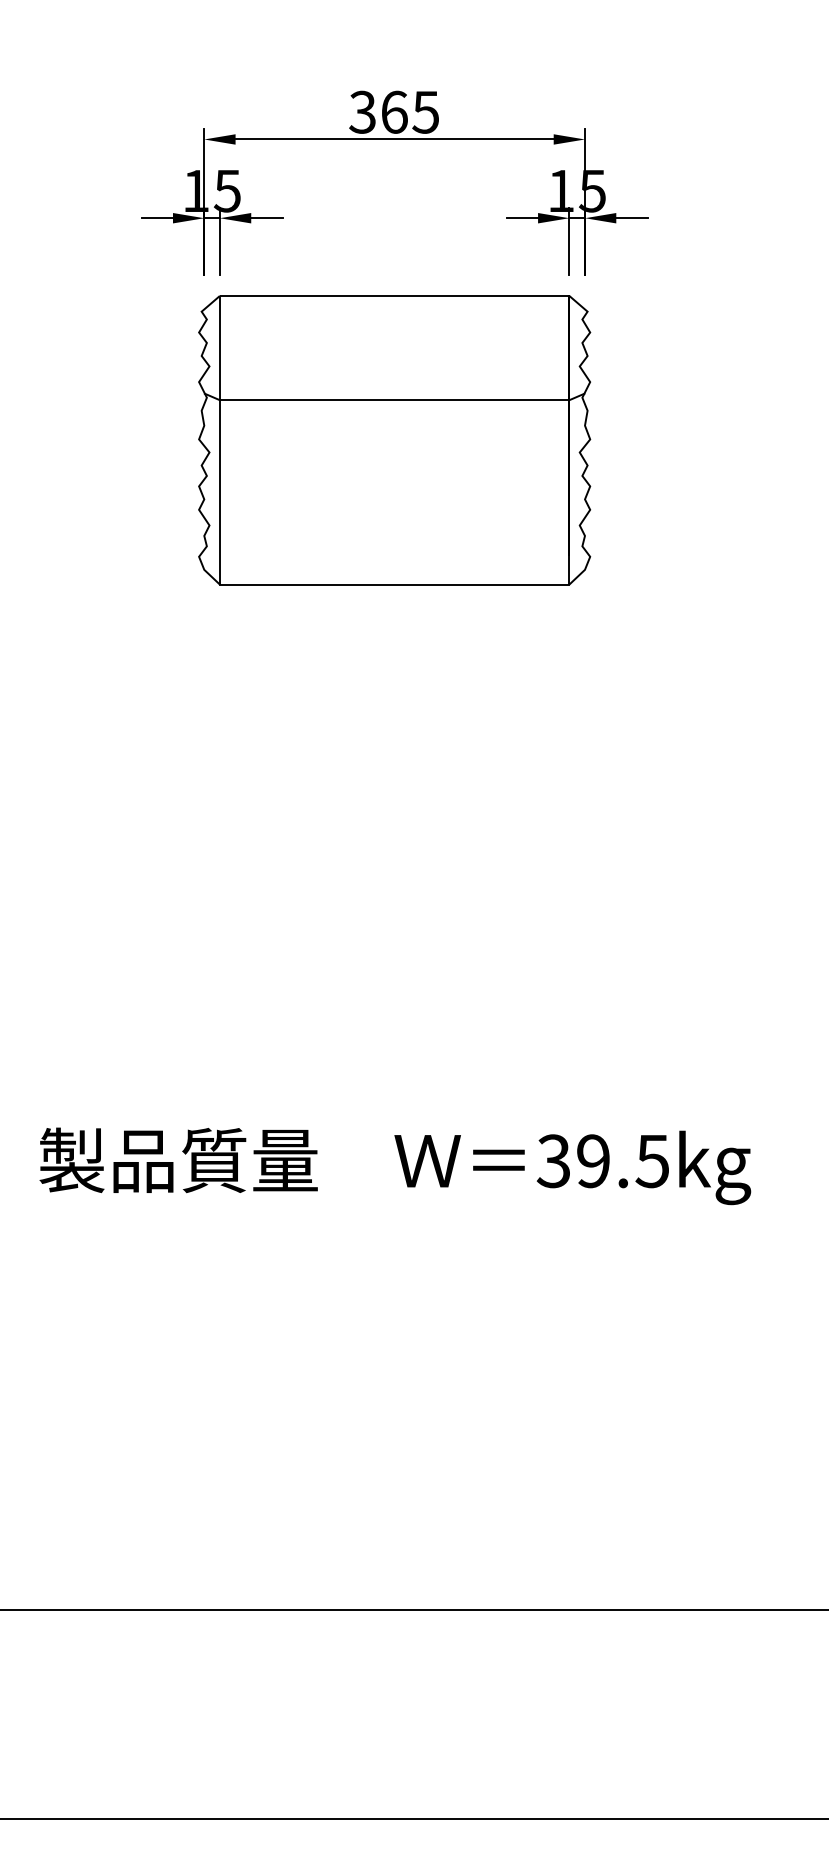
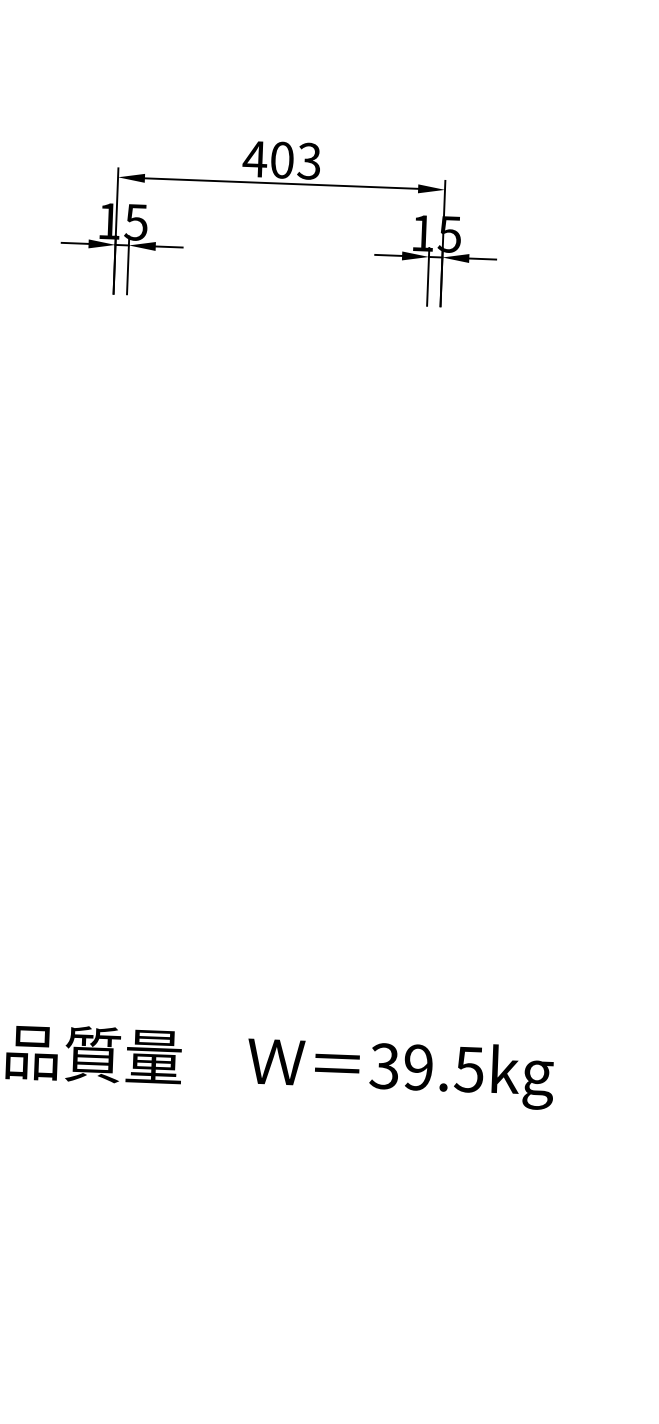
text: (393, 111) -> (281, 159), 365 -> 403
part: (394, 440) -> (271, 442), removed

